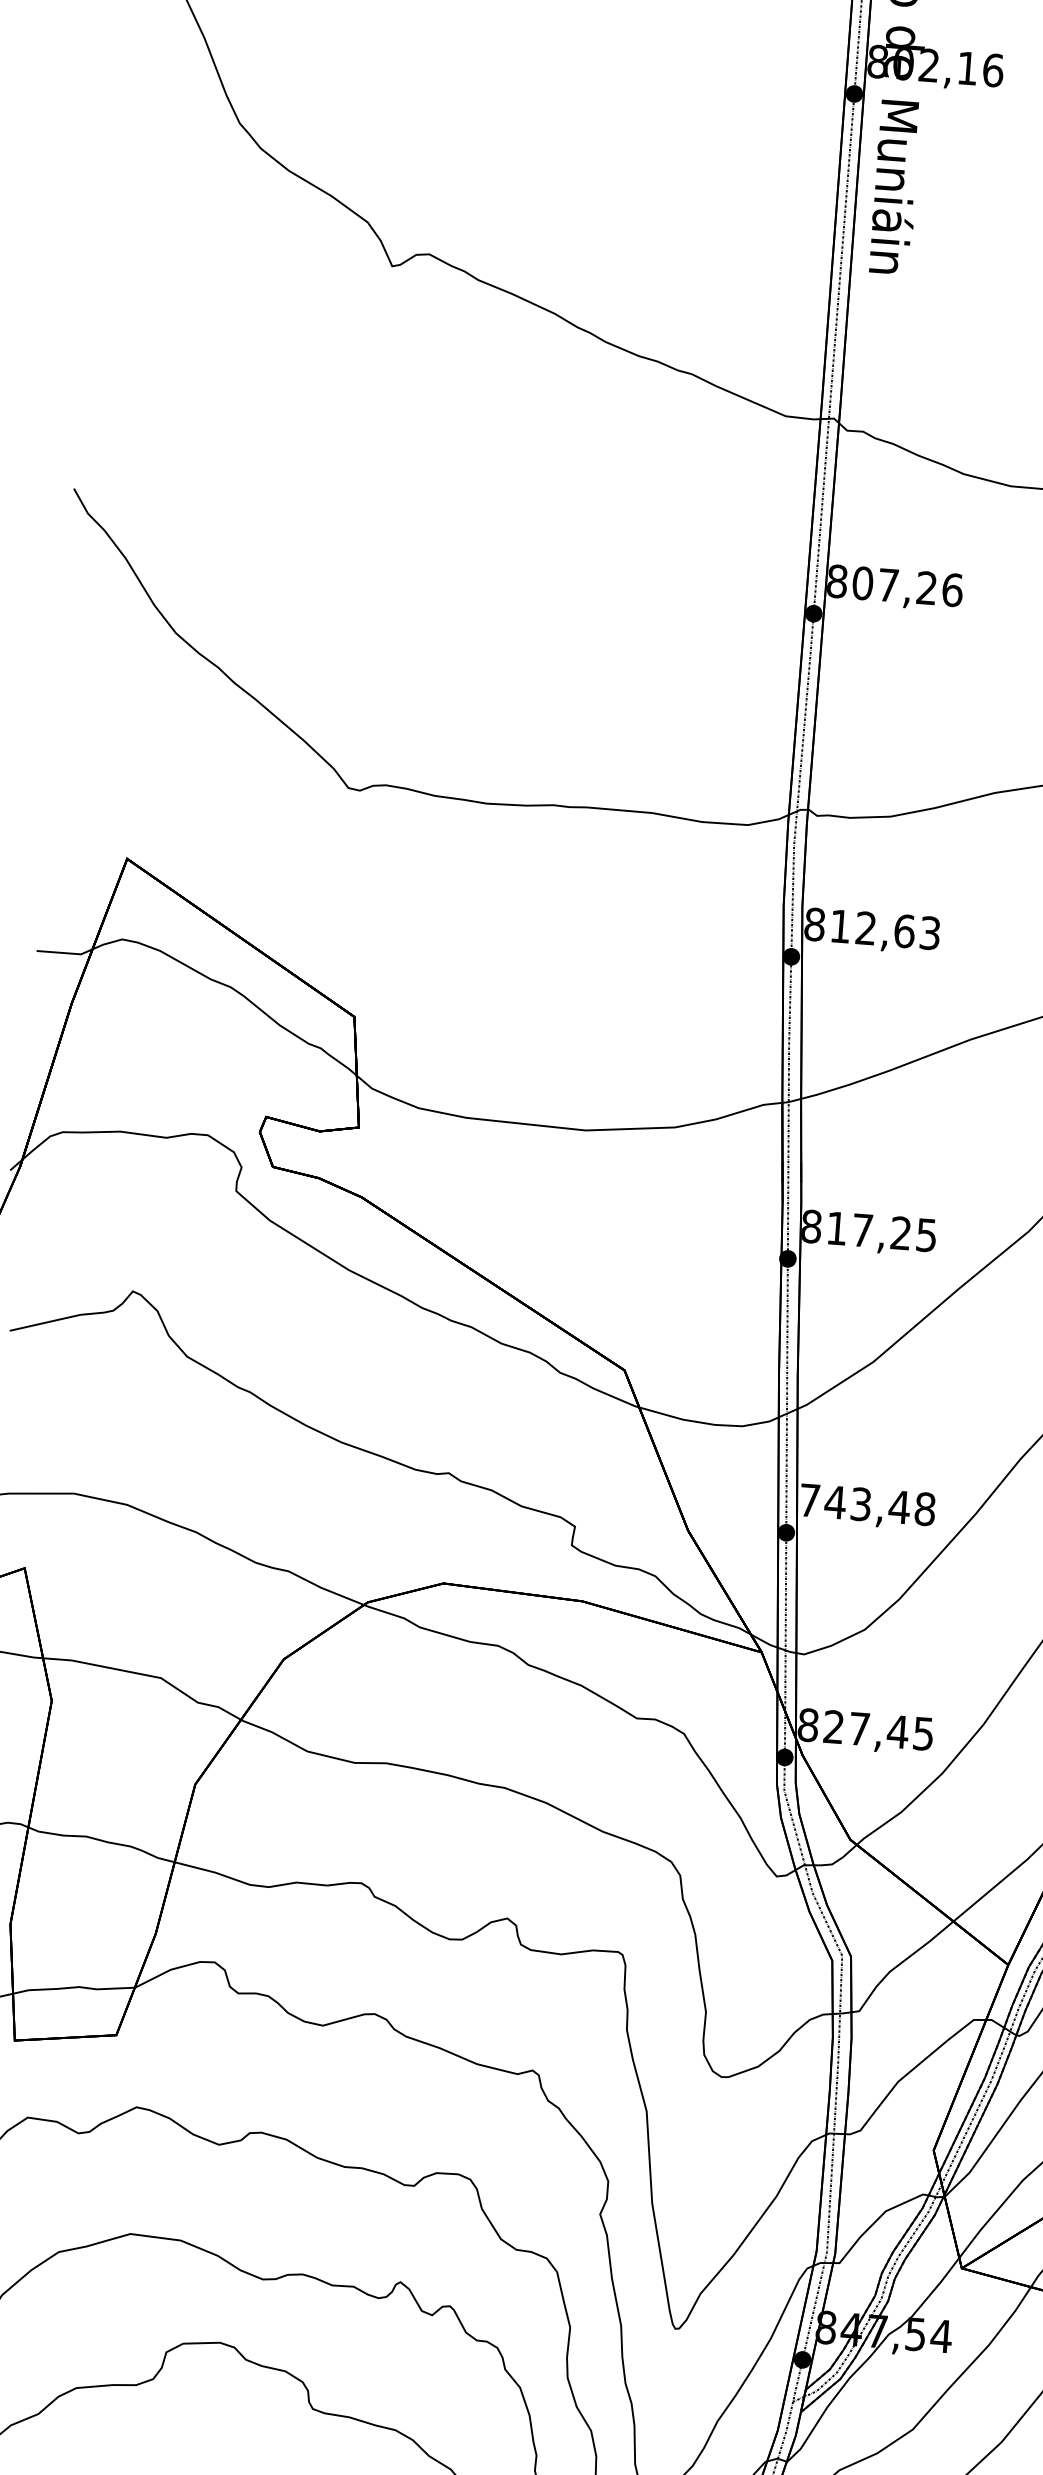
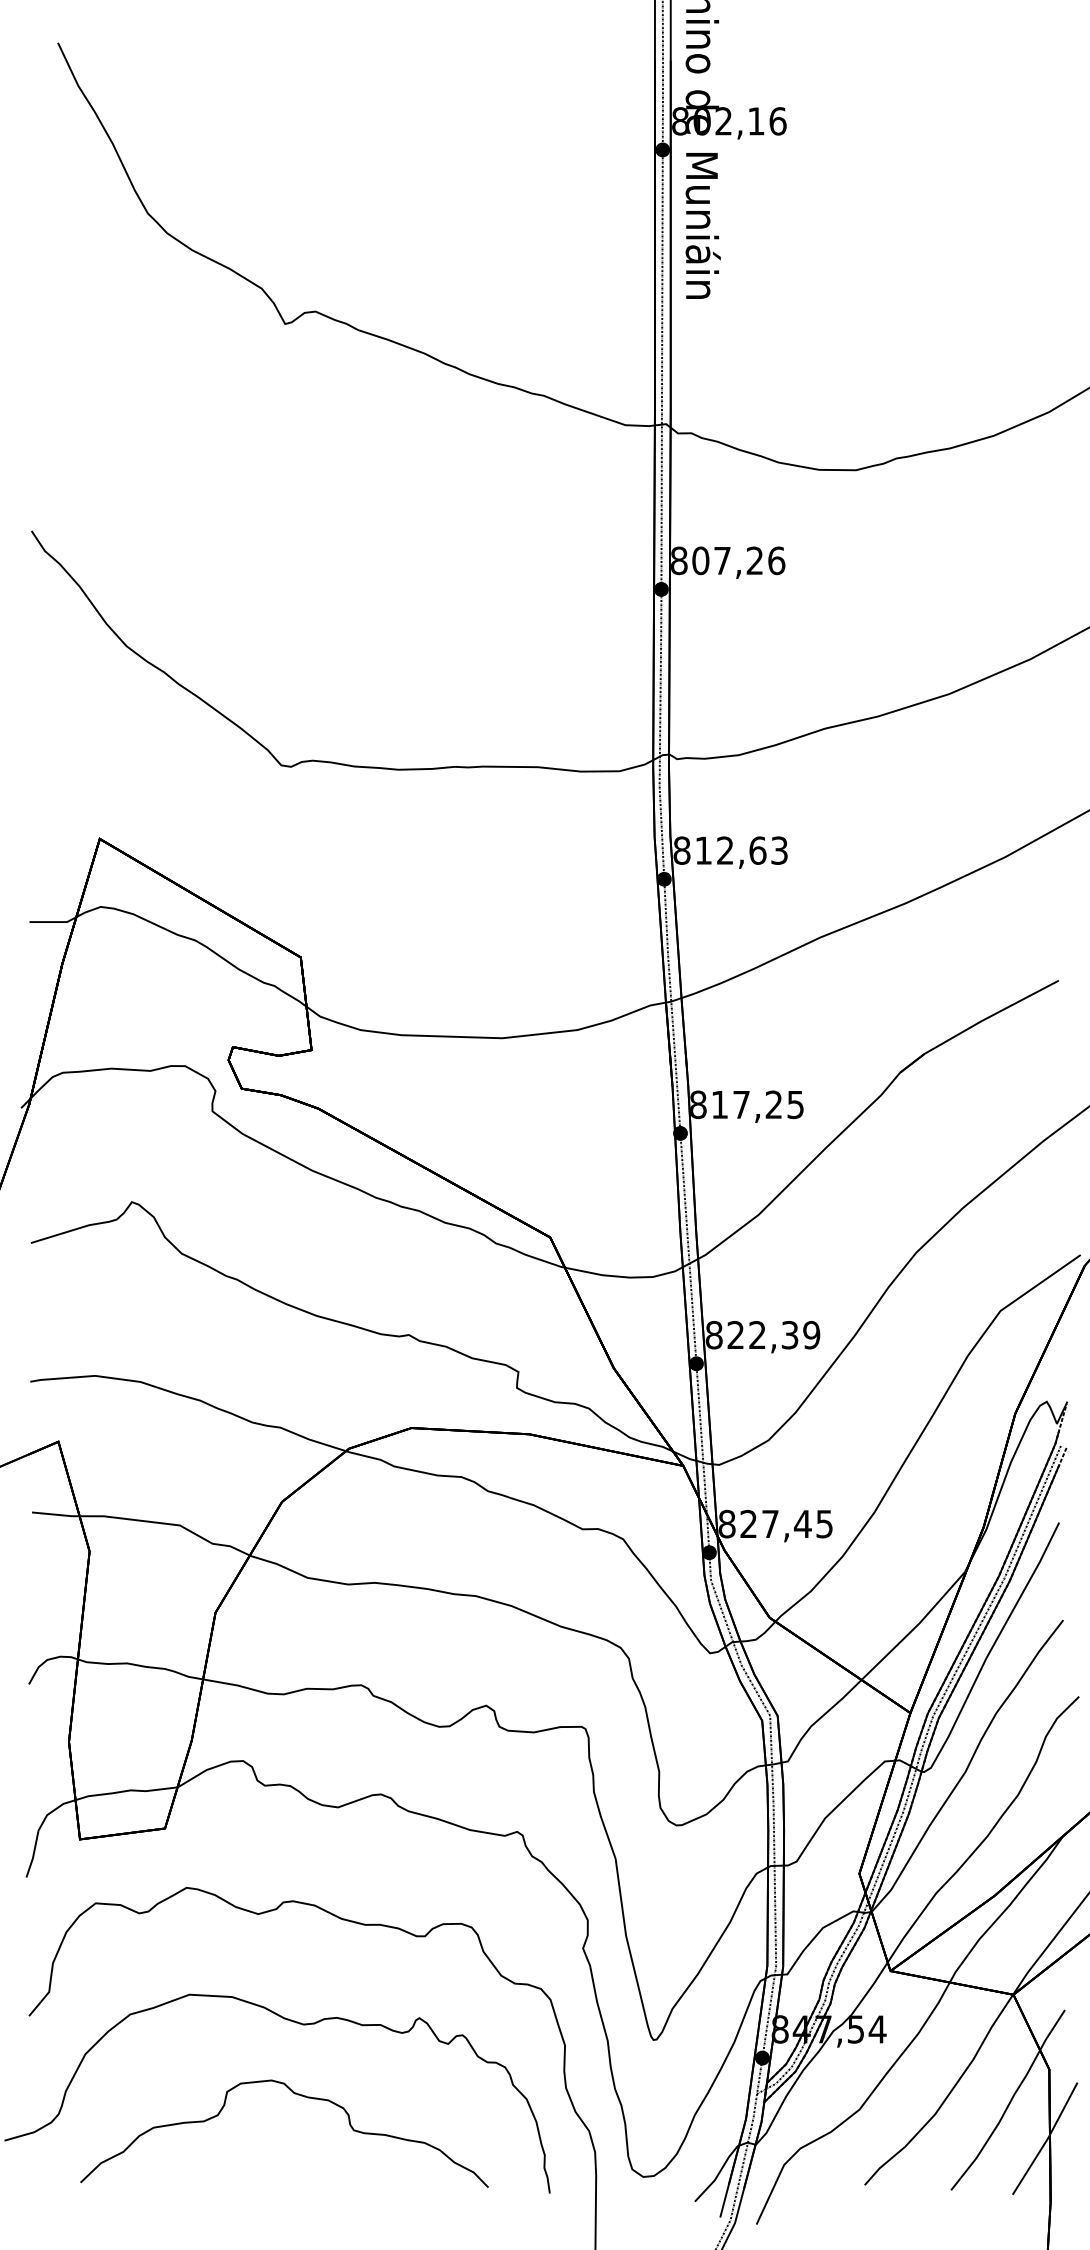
text: (867, 1504) -> (762, 1334), 743,48 -> 822,39

